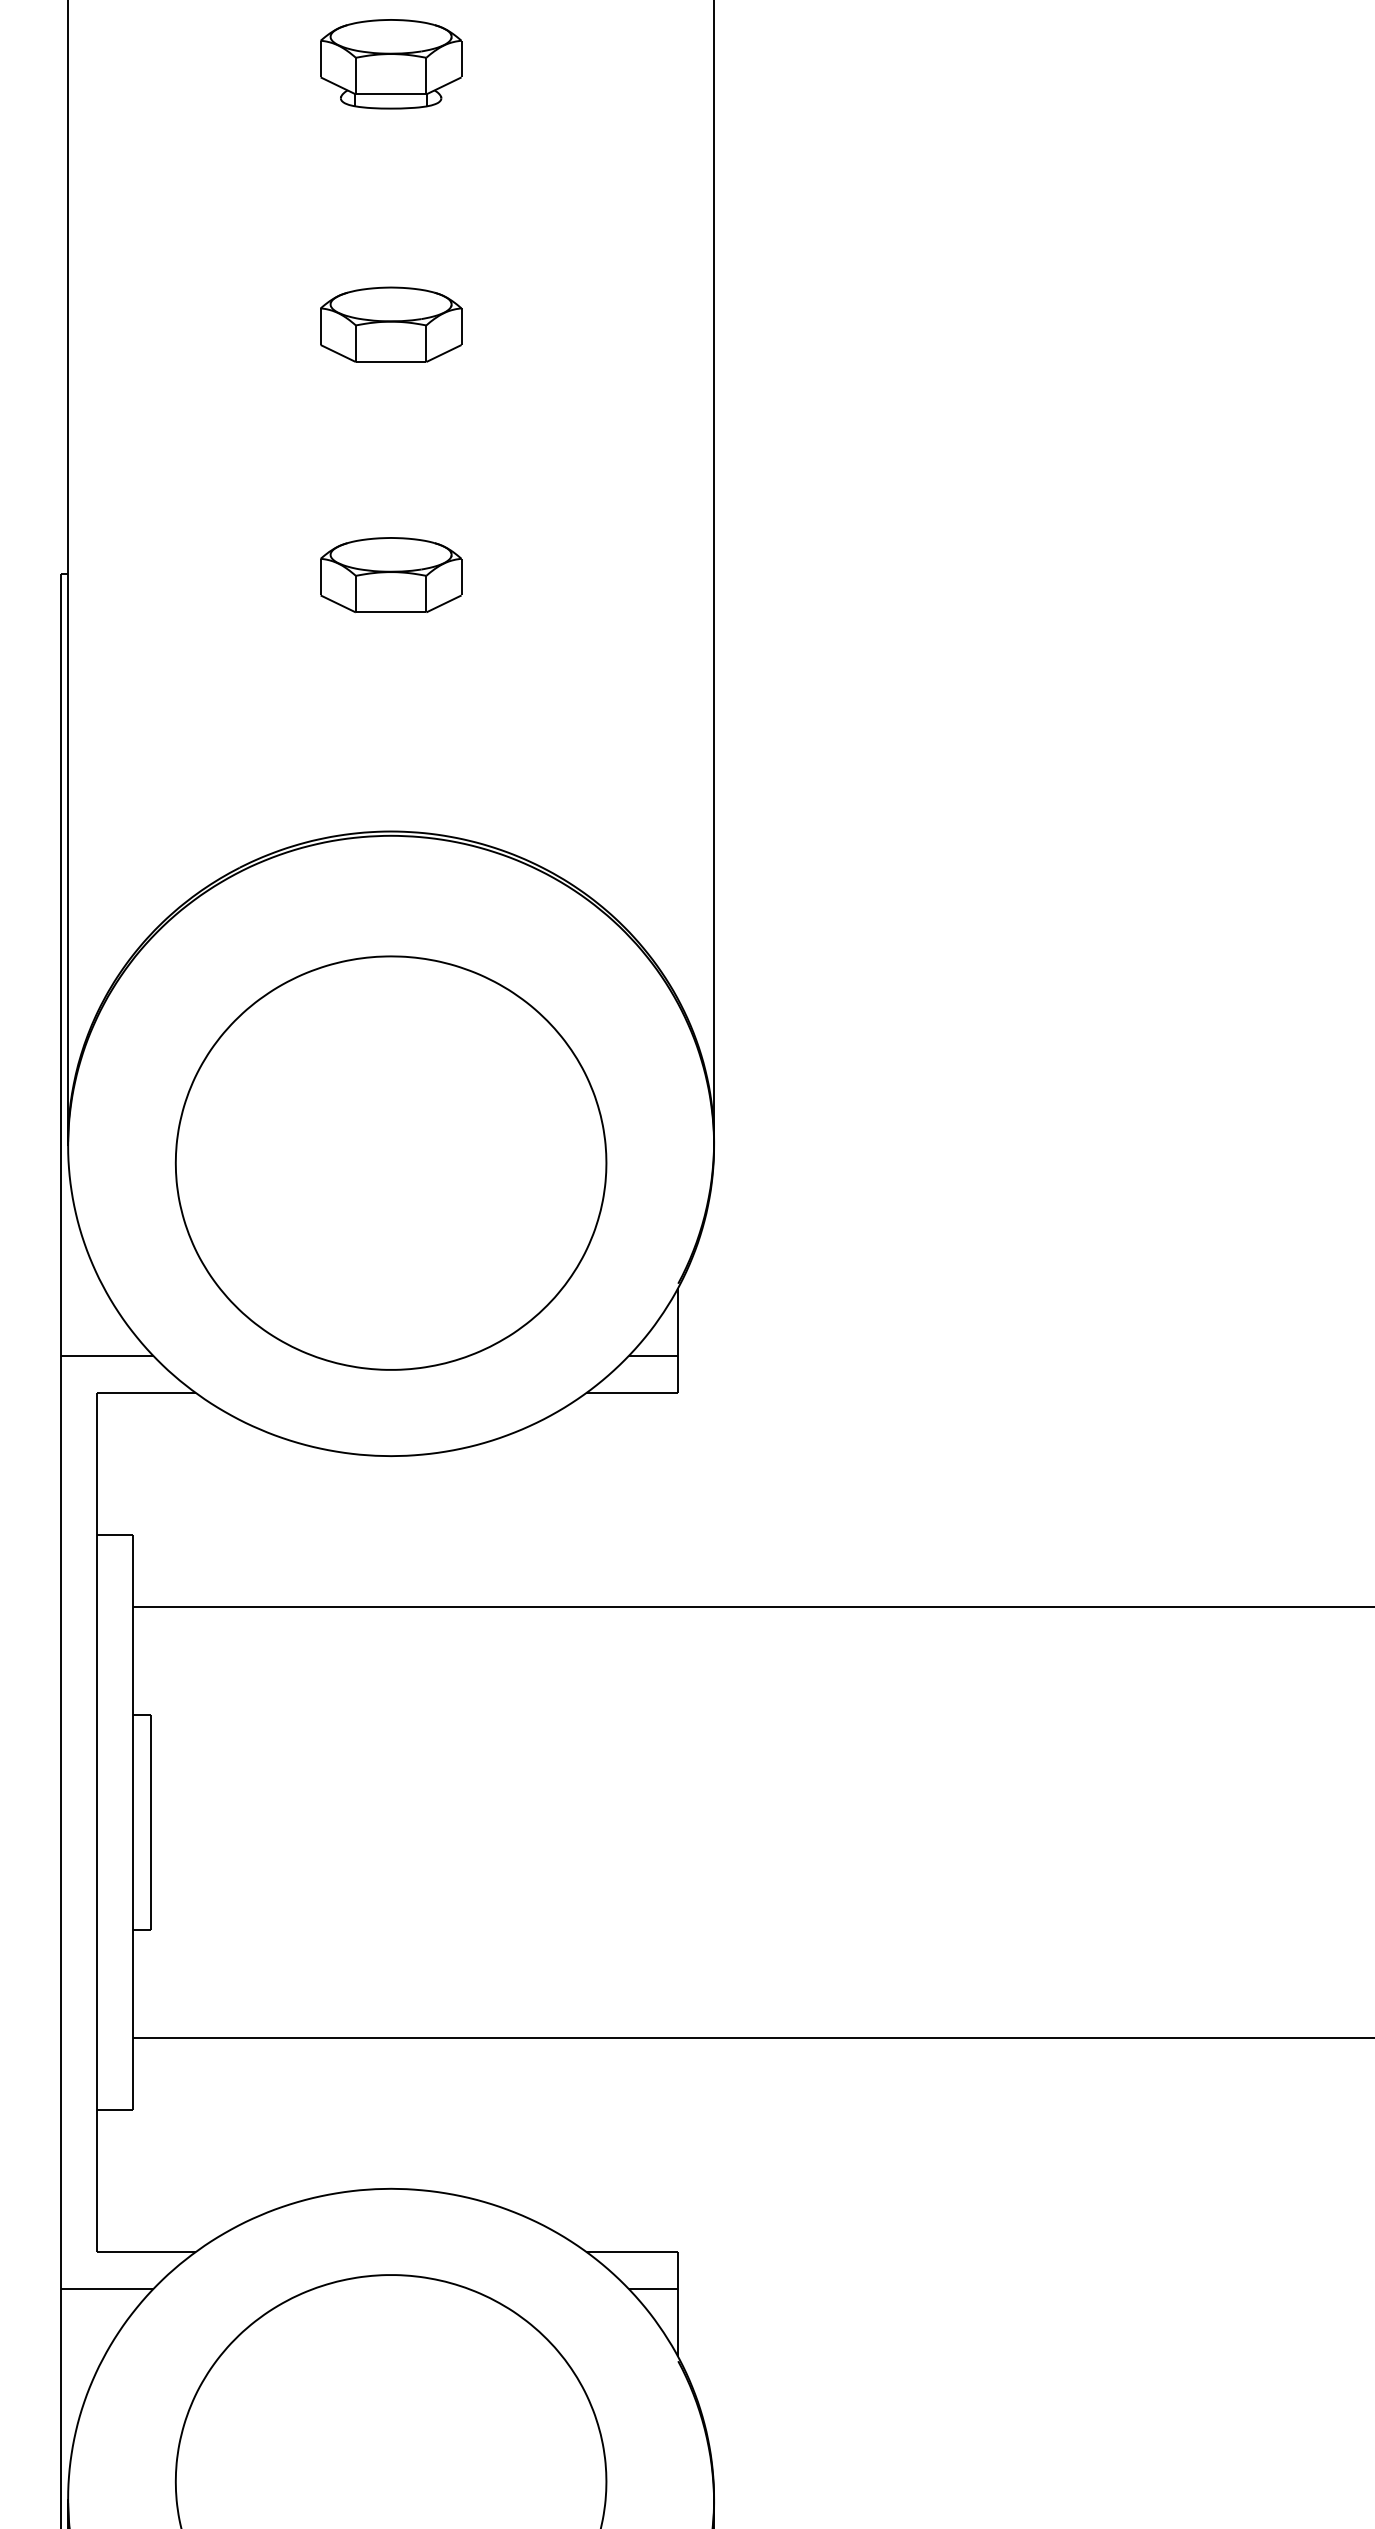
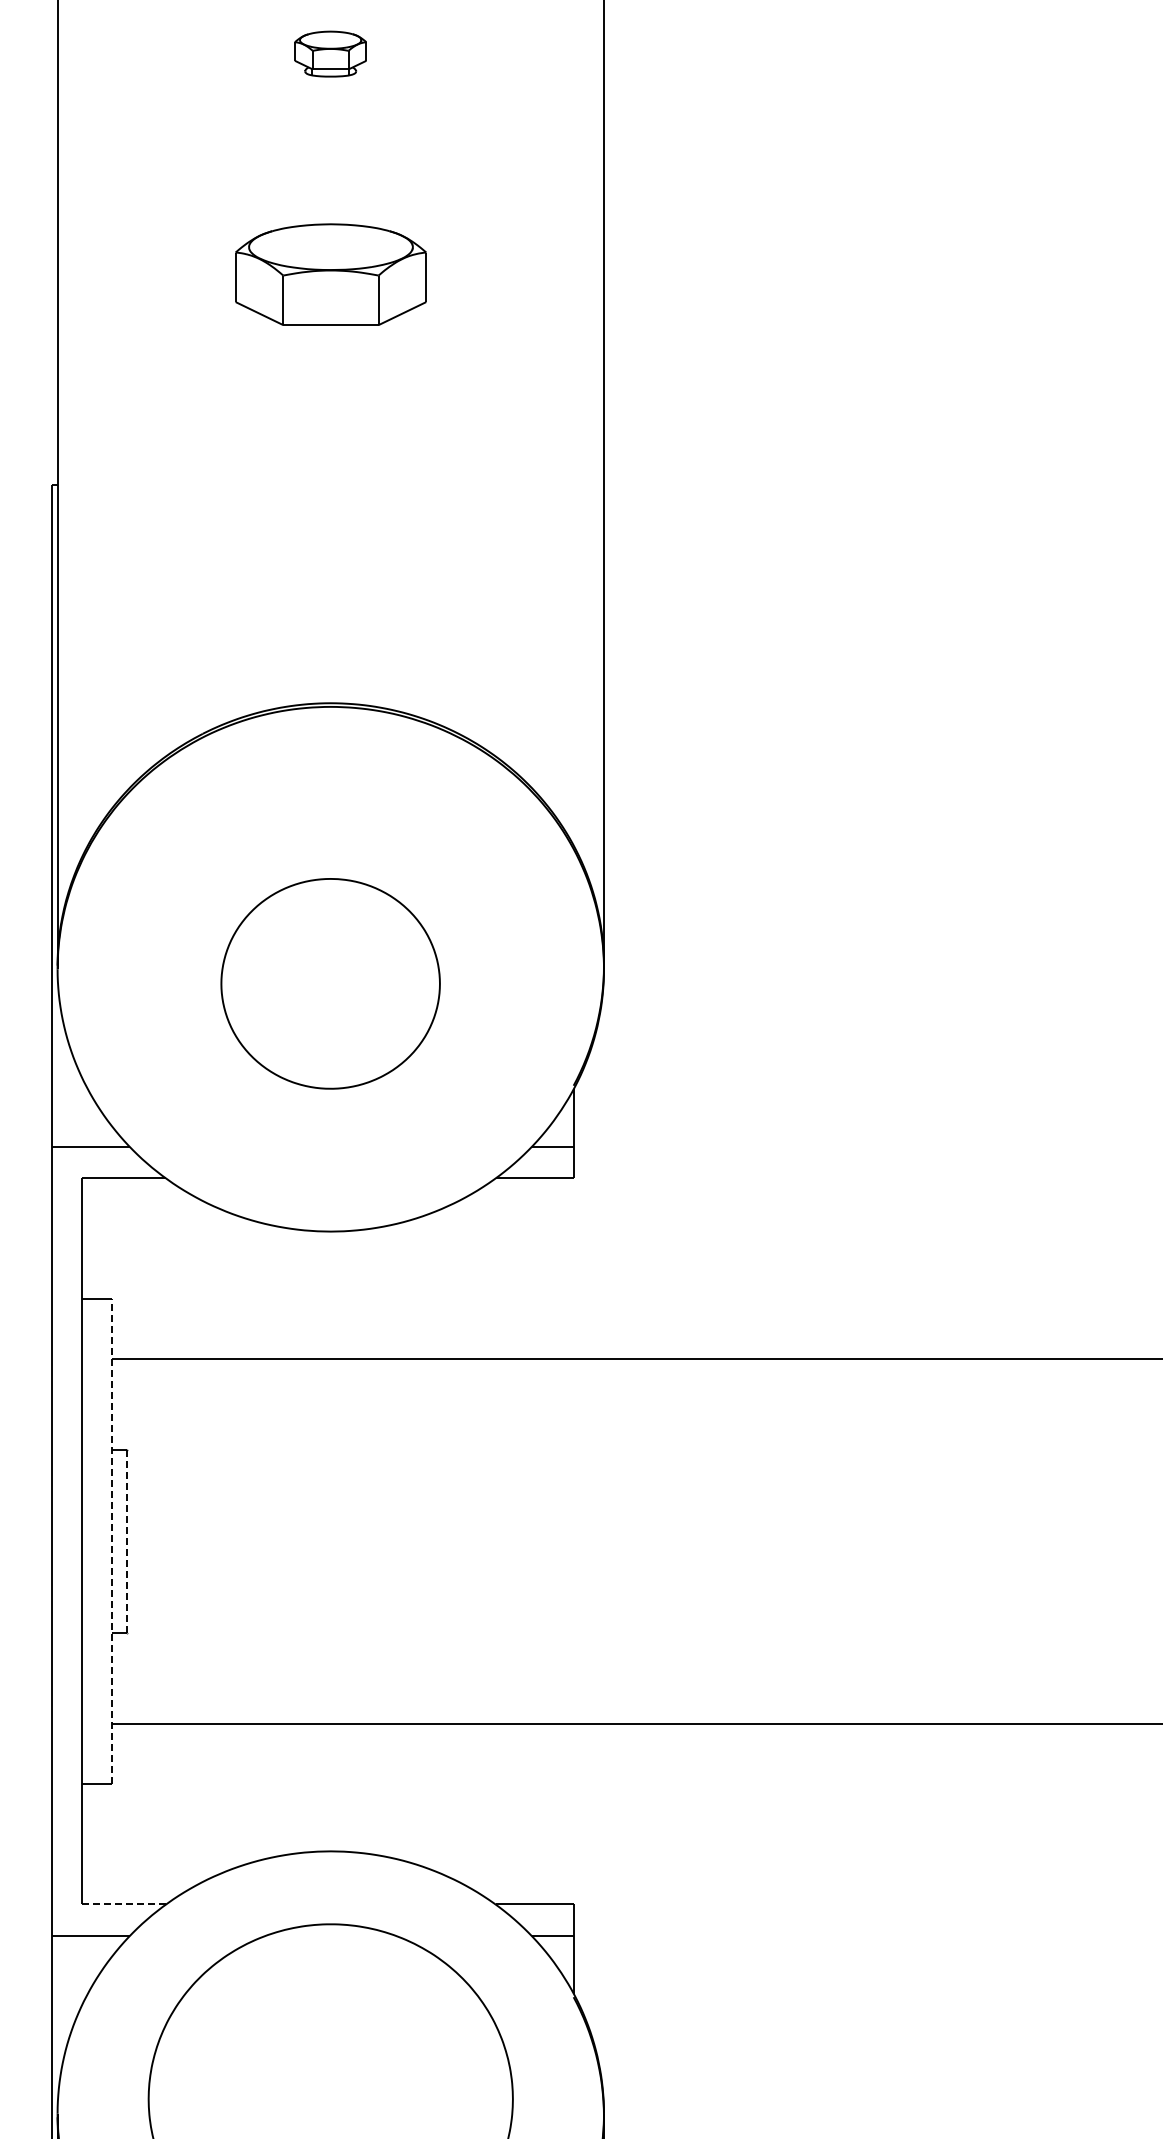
part: (390, 63) -> (330, 53), size x0.6
part: (390, 324) -> (330, 274), size x1.6
part: (390, 575) -> (330, 486), removed
part: (390, 1162) -> (330, 983), size x0.6
line: (133, 1822) -> (112, 1541), solid -> dashed
line: (150, 1822) -> (127, 1541), solid -> dashed
line: (146, 2251) -> (123, 1904), solid -> dashed

